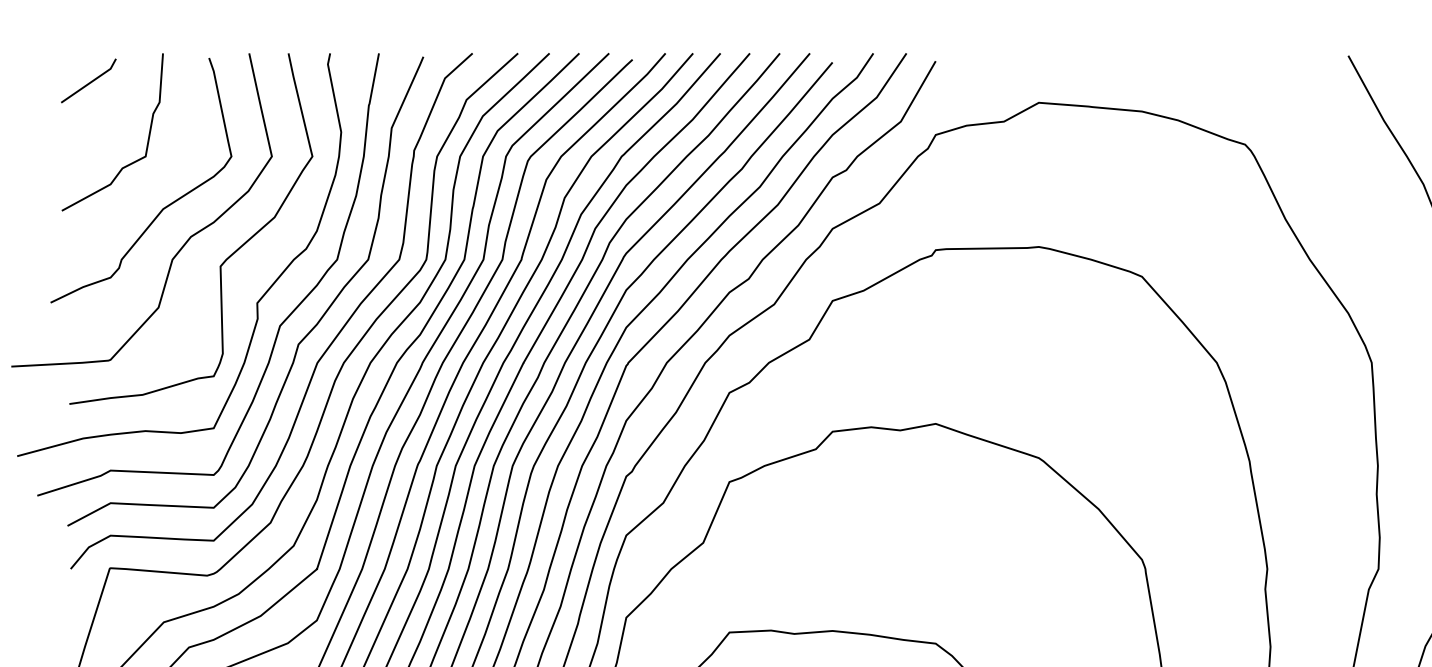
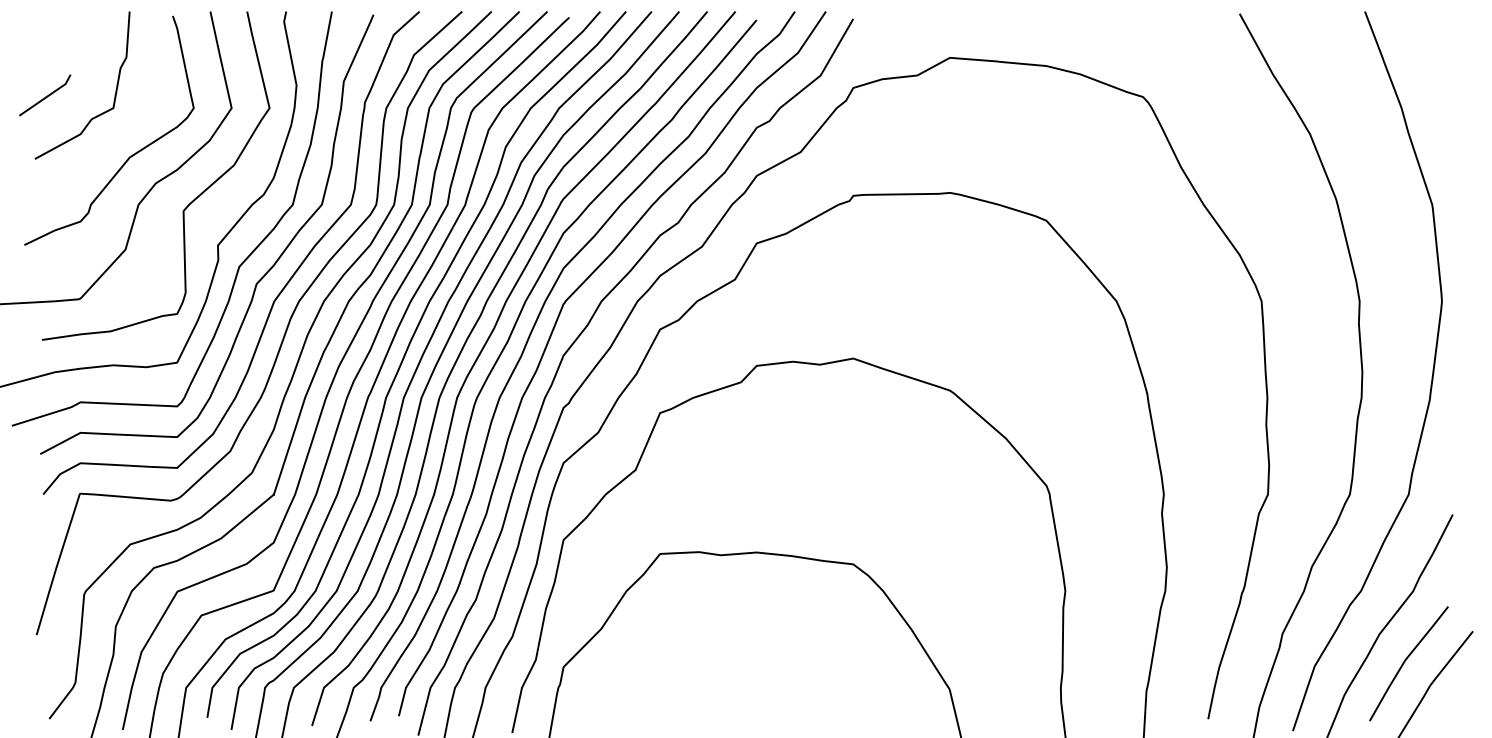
line: (89, 82) -> (45, 96), moved

